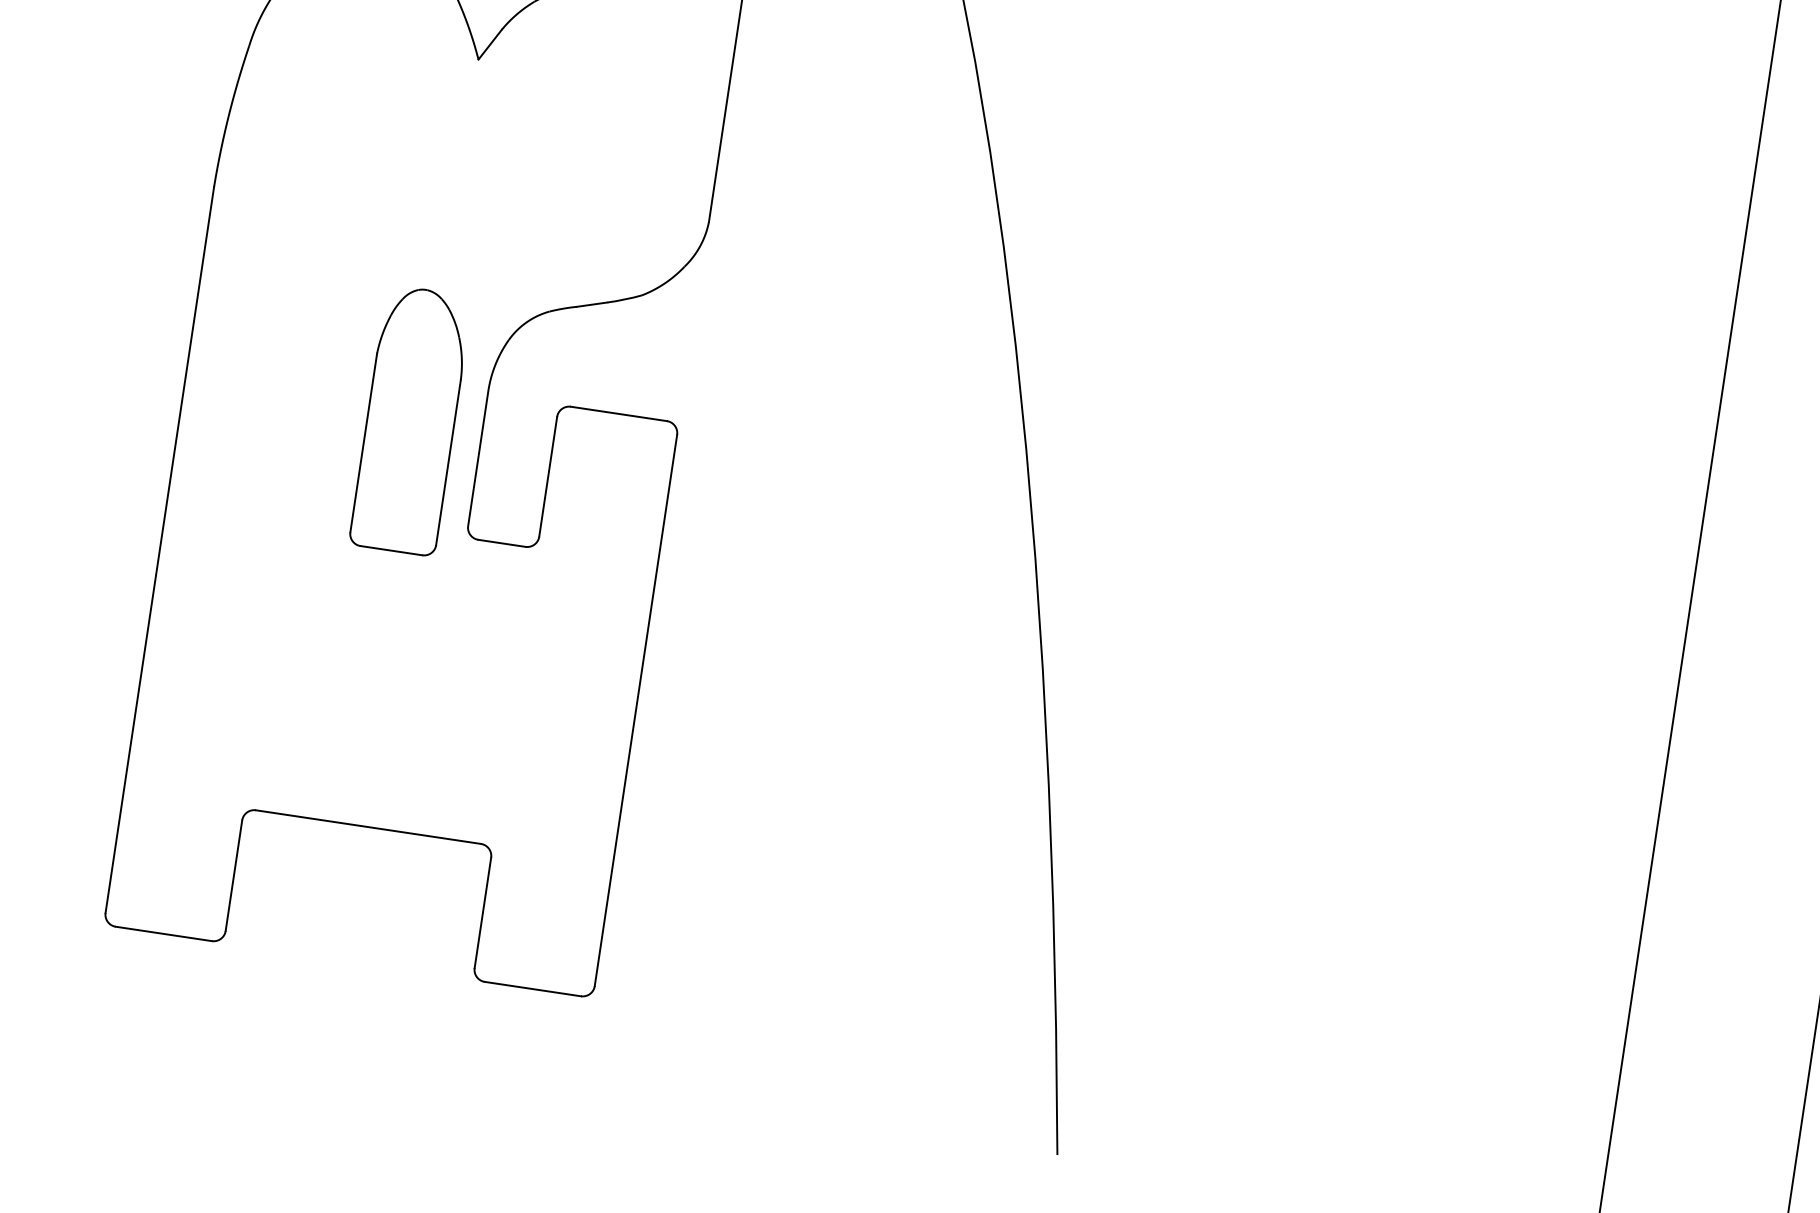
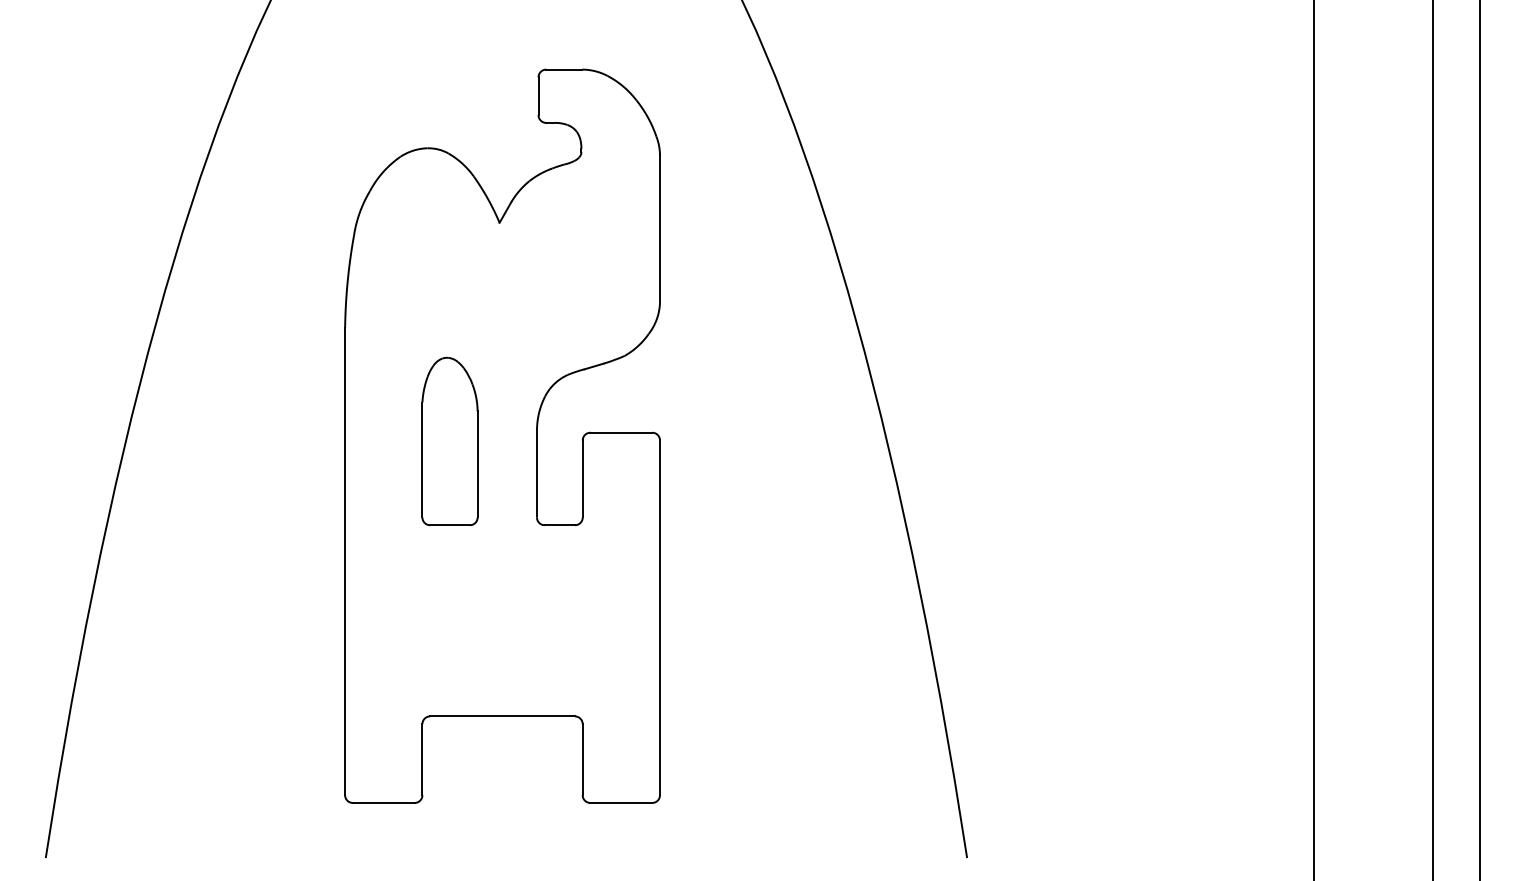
part: (410, 420) -> (449, 441), moved

